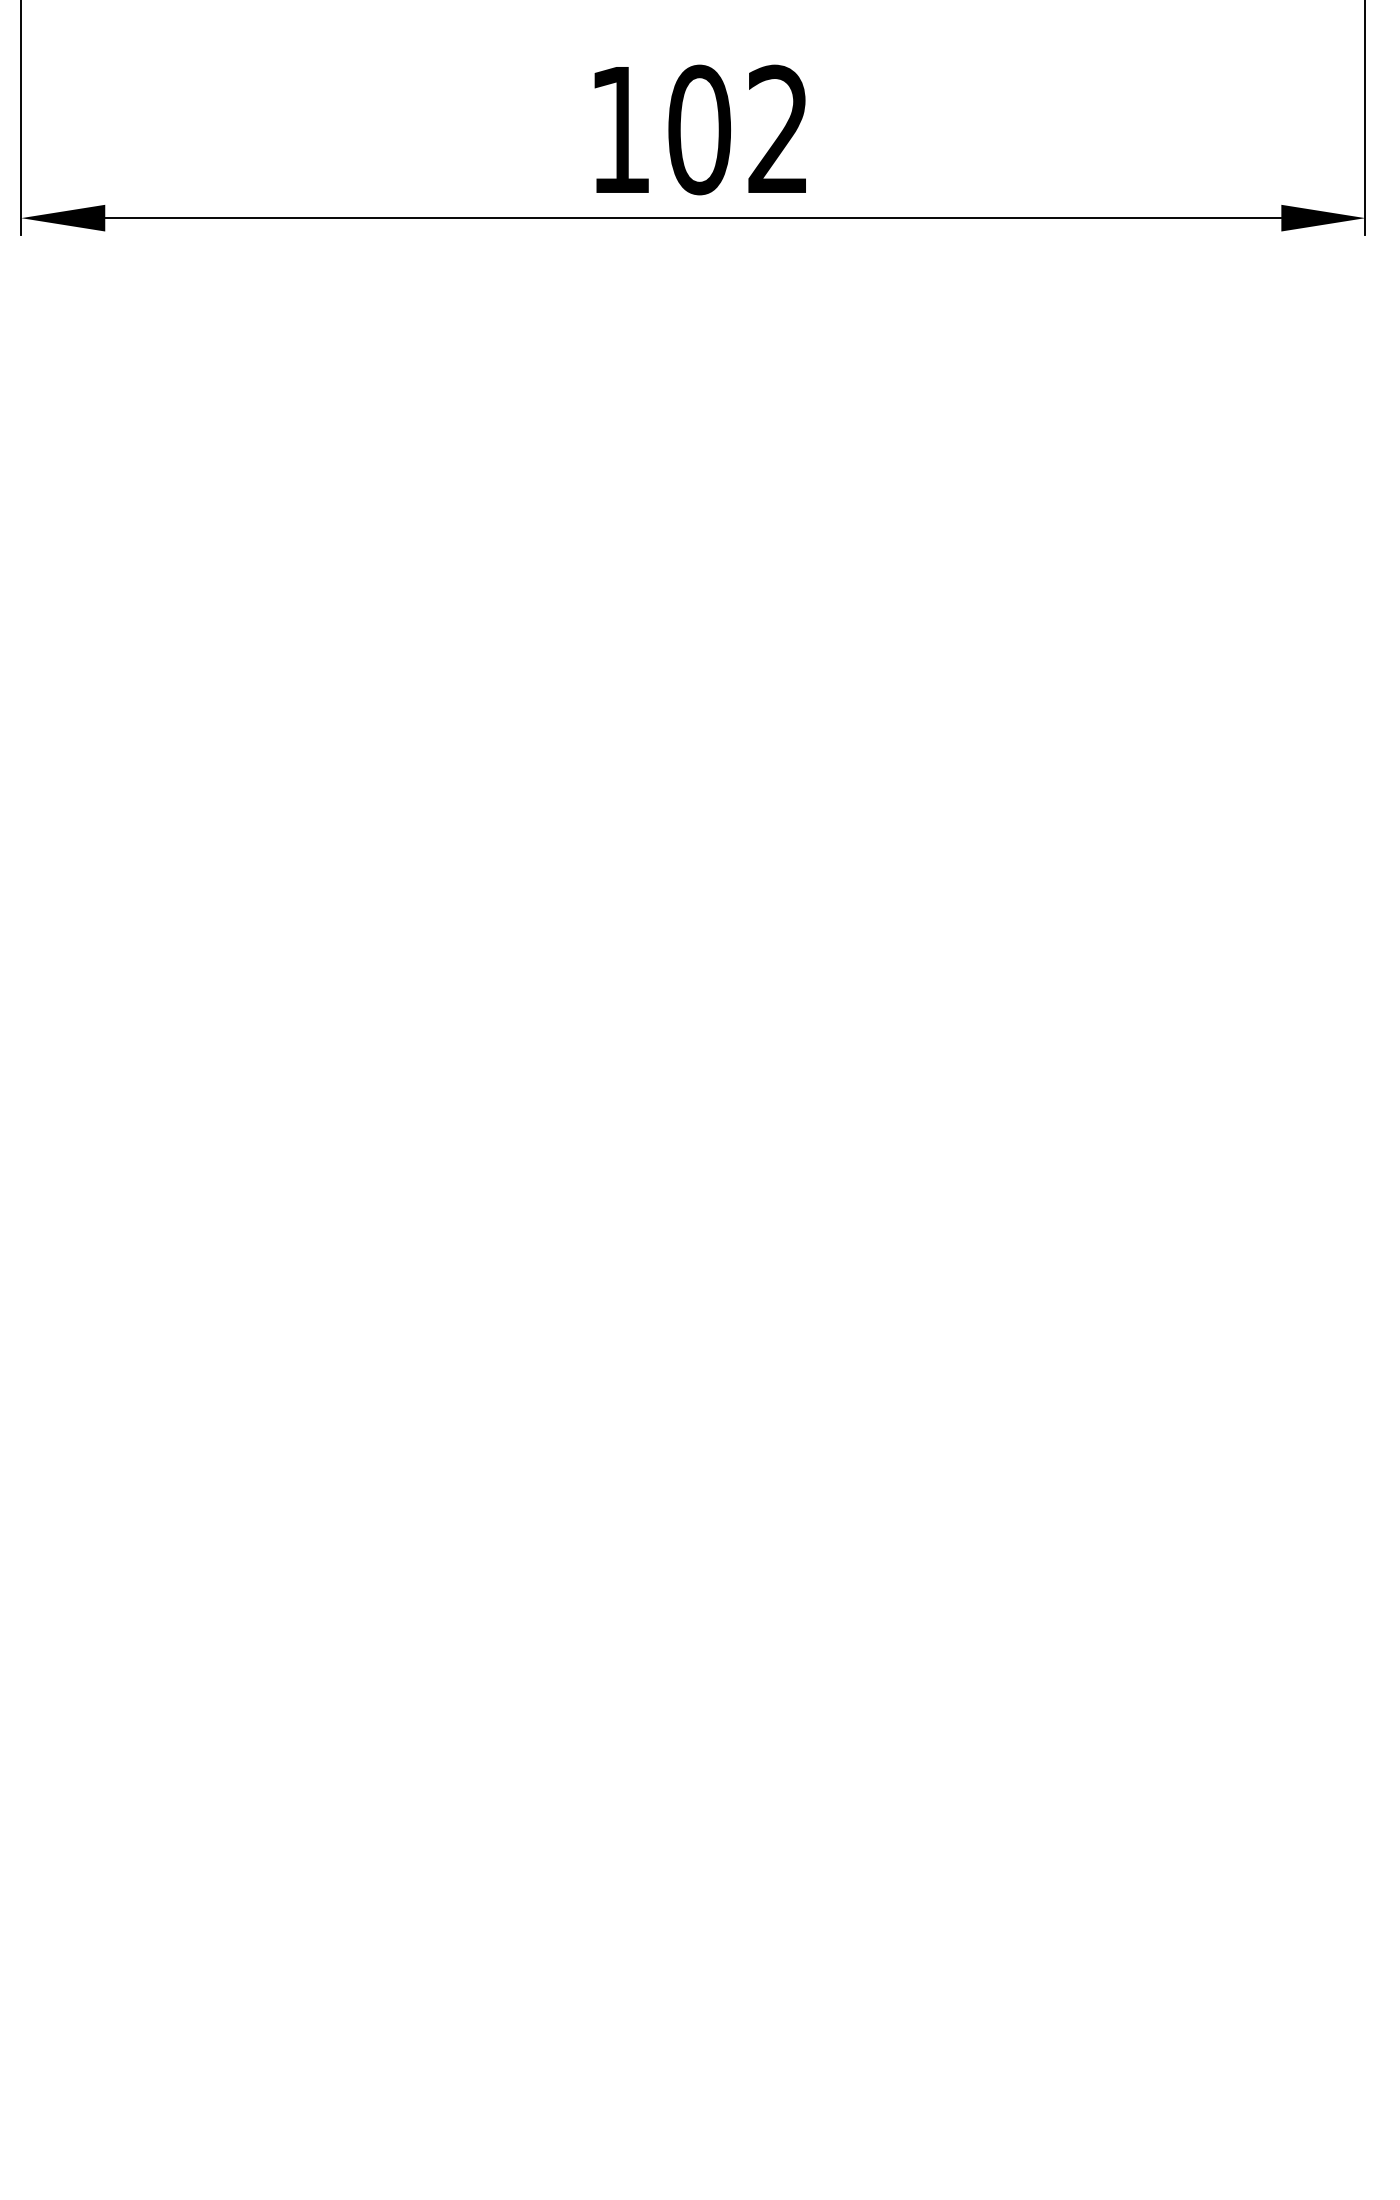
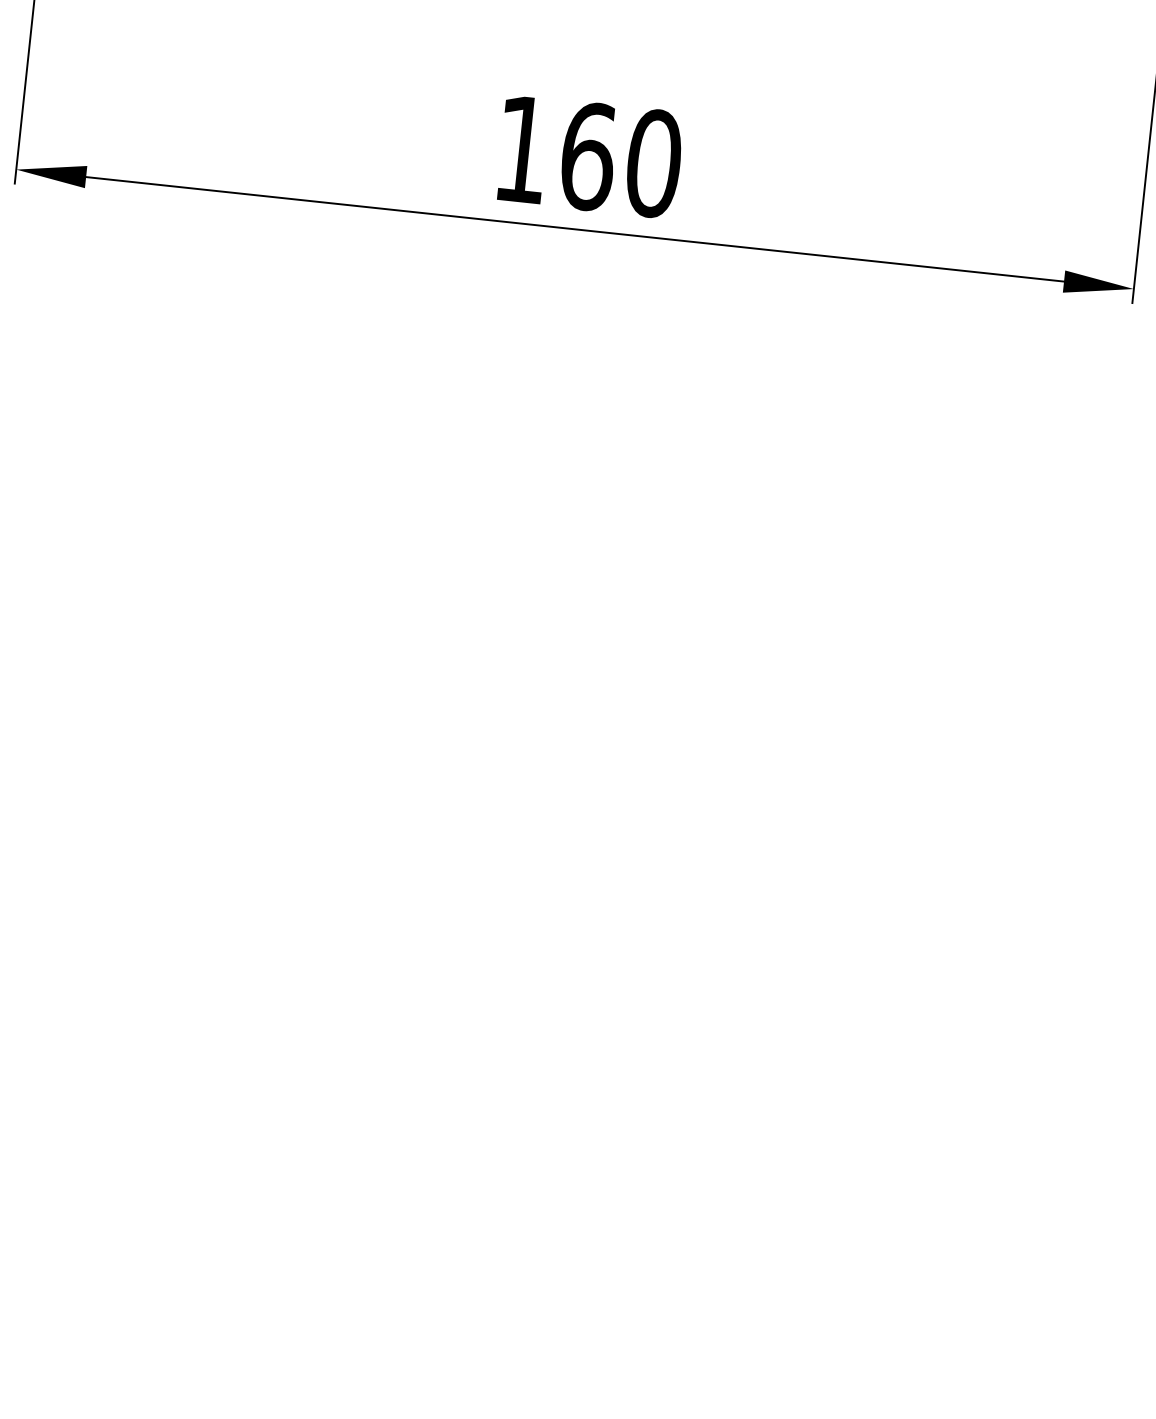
text: (739, 129) -> (621, 159), 102 -> 160

